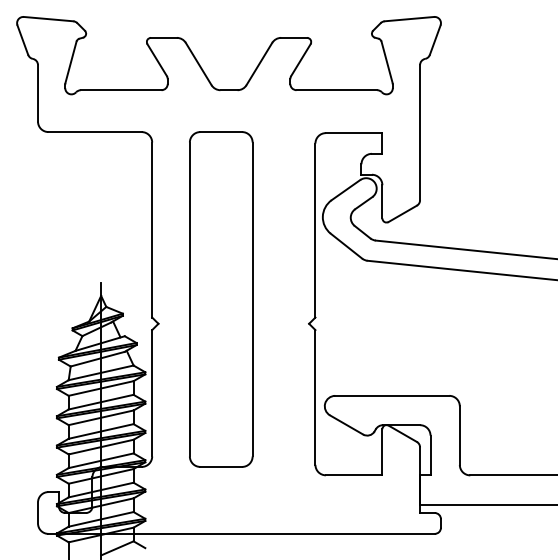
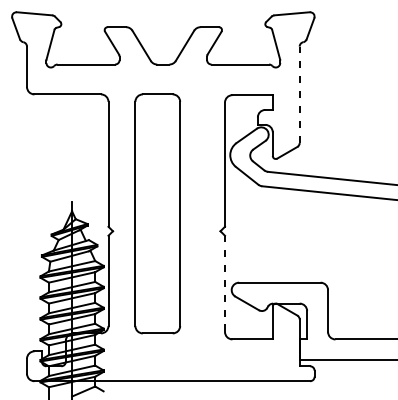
line: (420, 132) -> (299, 94), solid -> dashed
line: (315, 396) -> (225, 283), solid -> dashed

